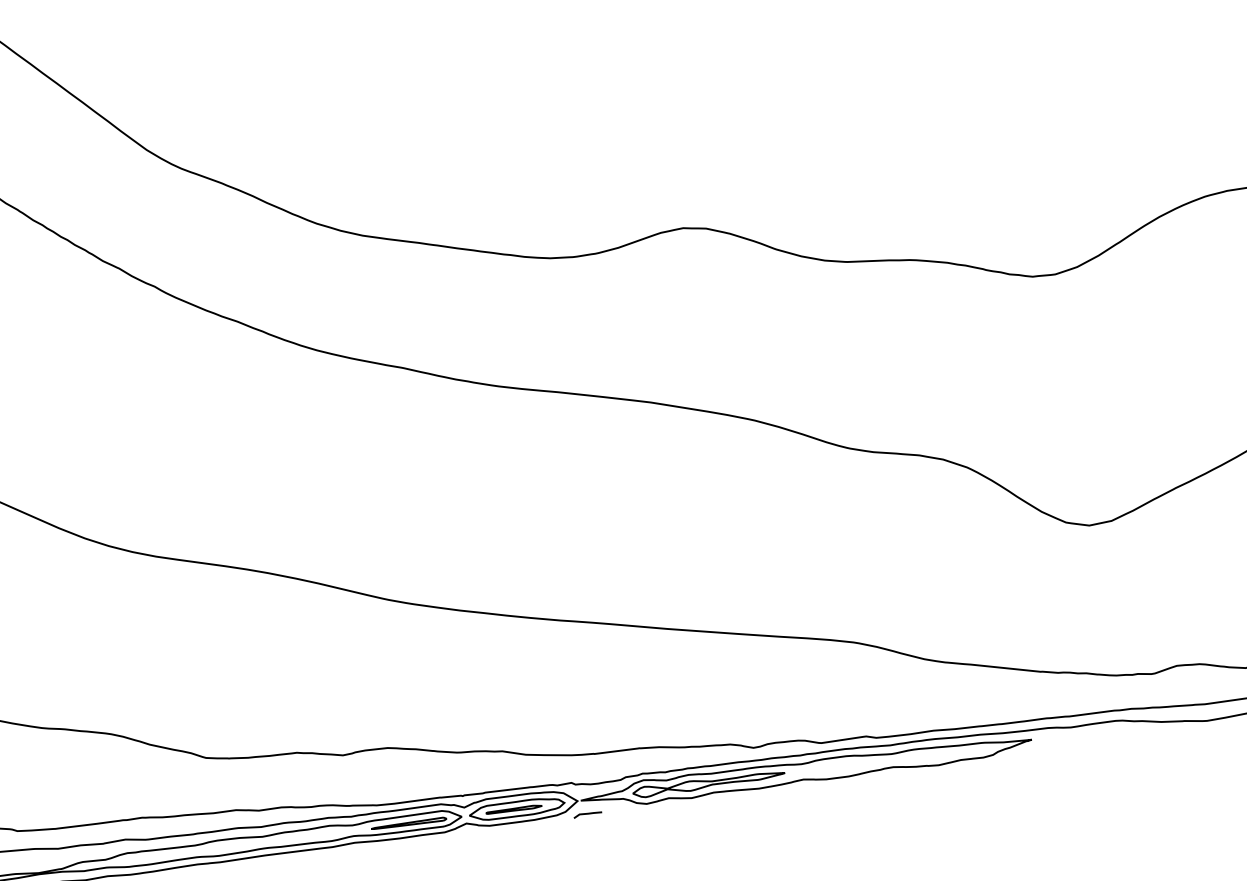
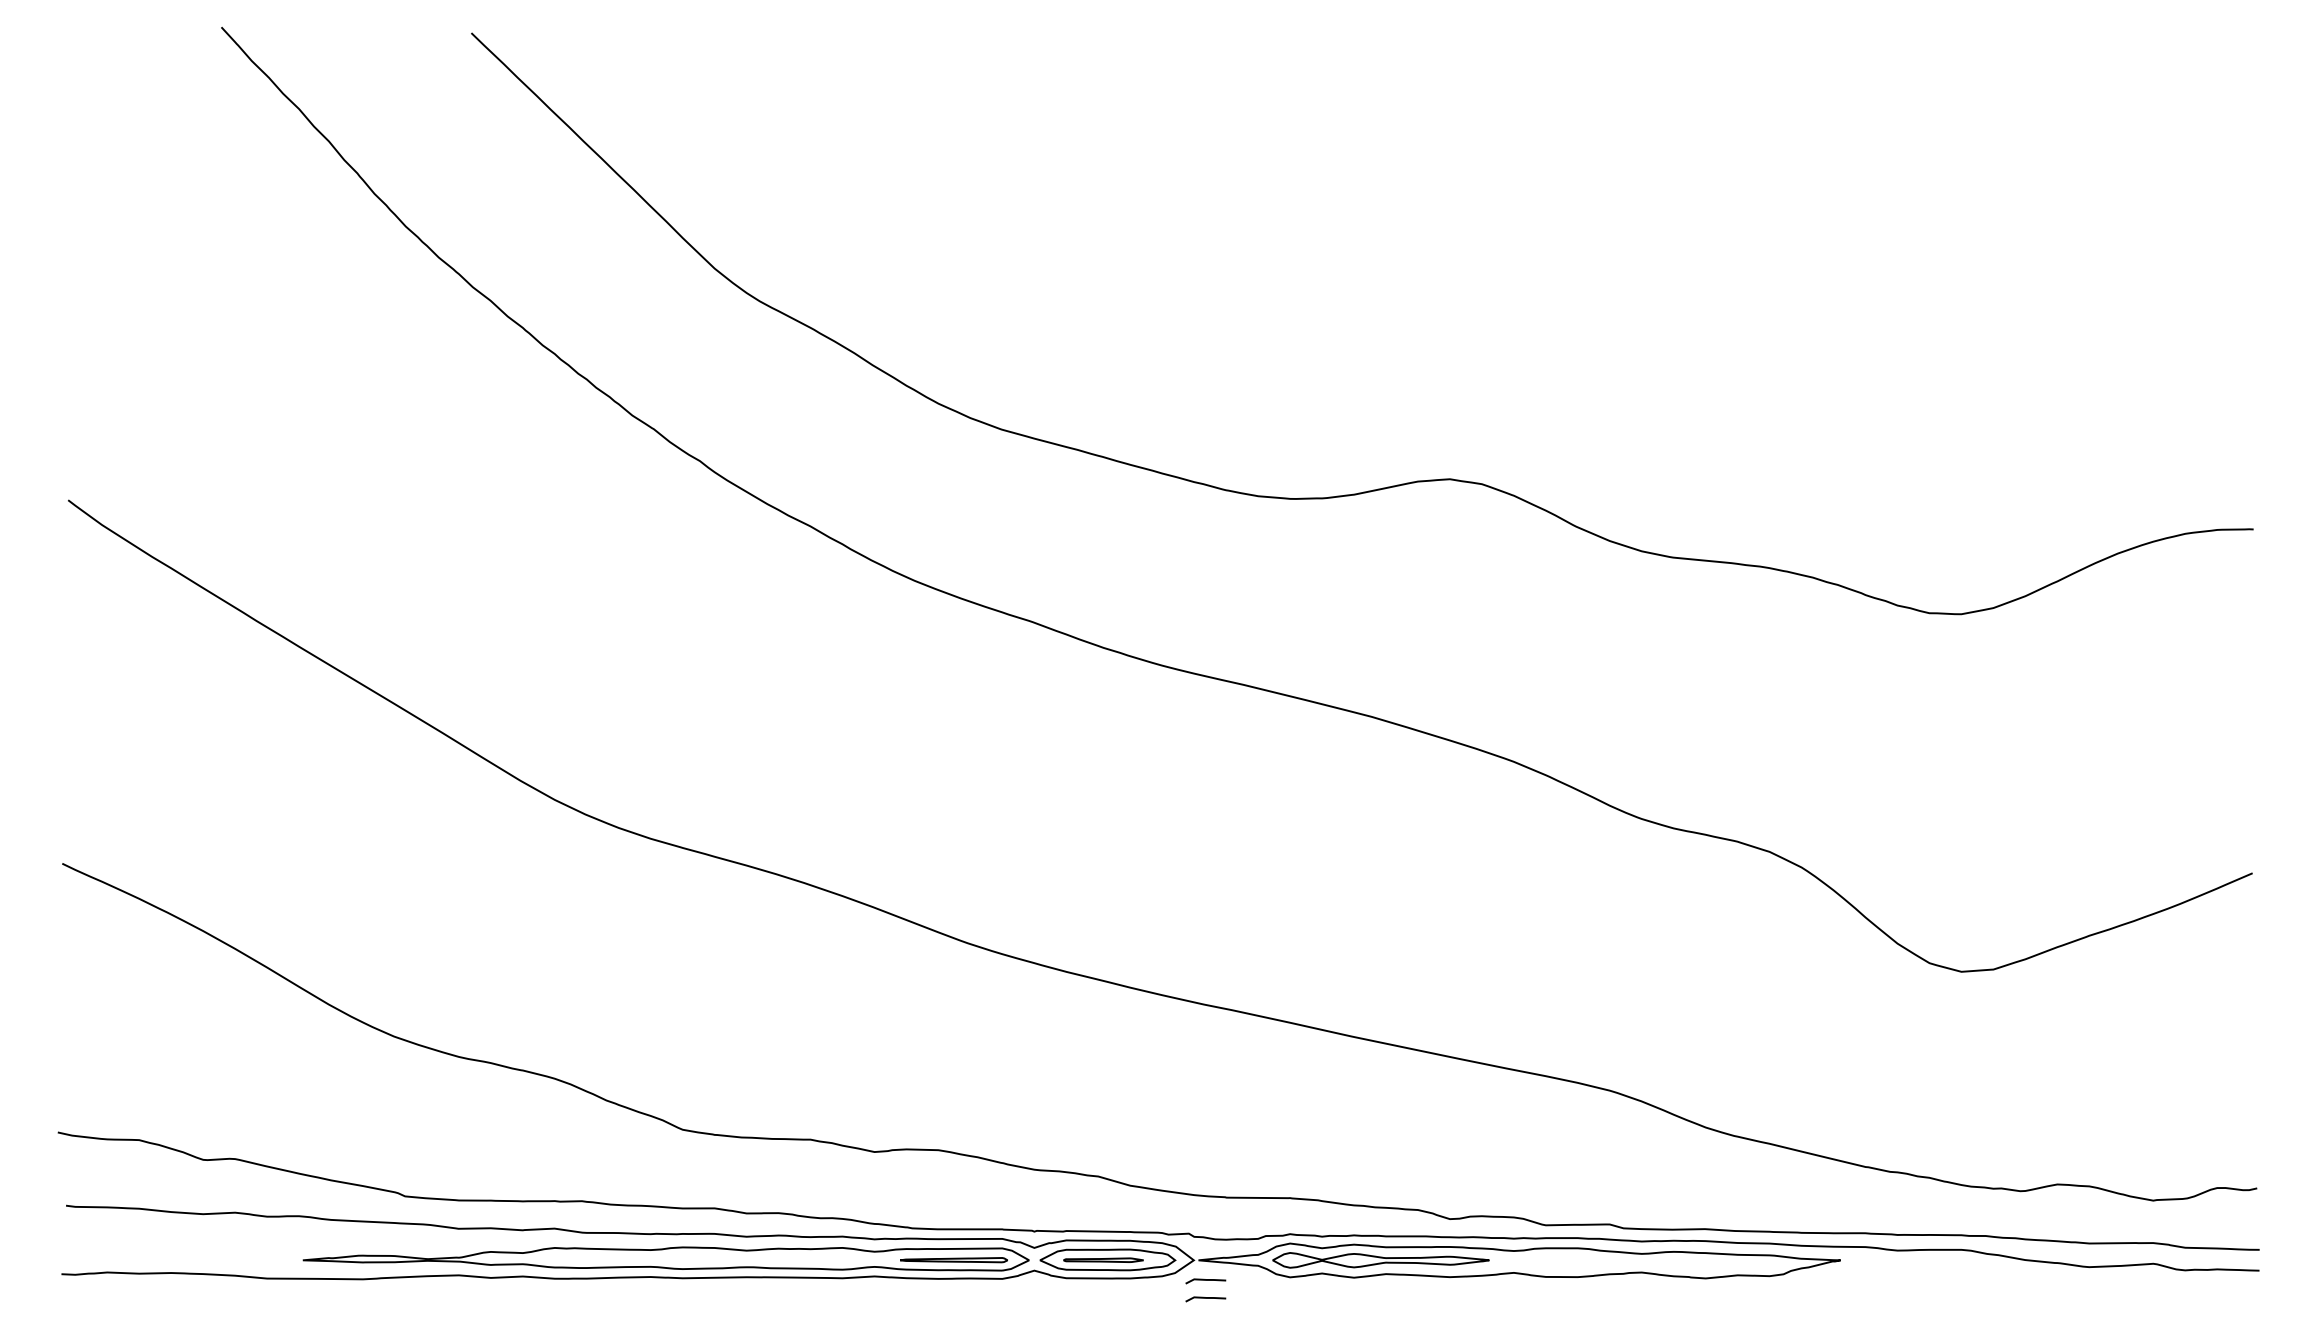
line: (589, 826) -> (1205, 1298), added

